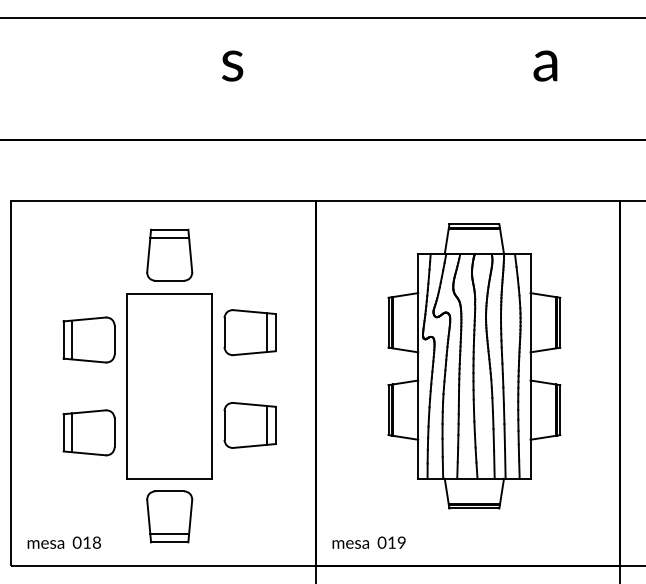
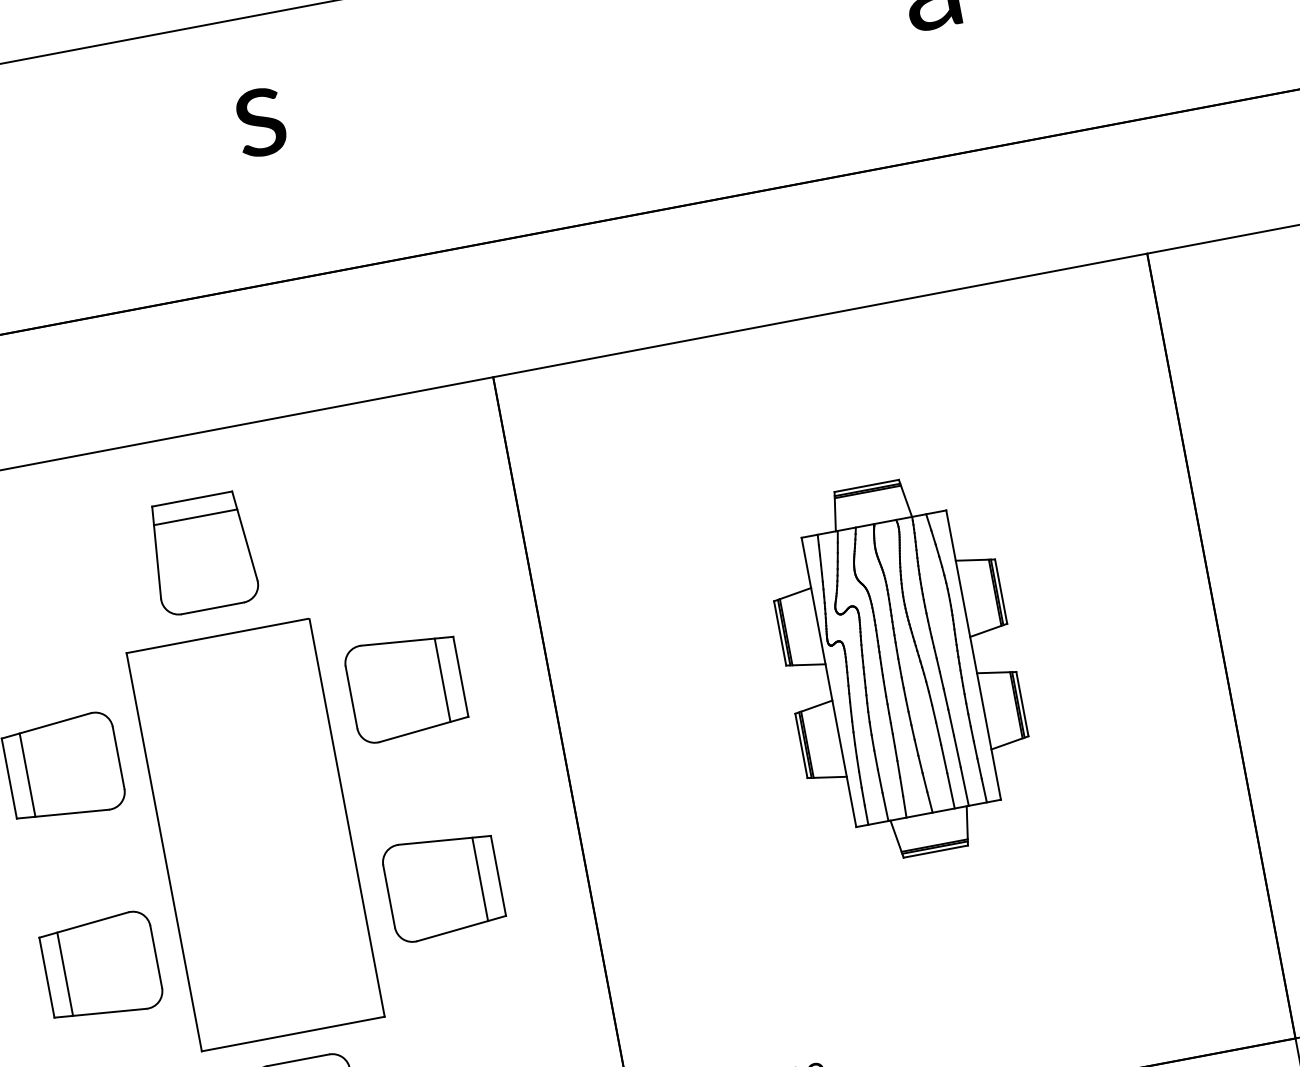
part: (474, 366) -> (901, 668), size x0.6

